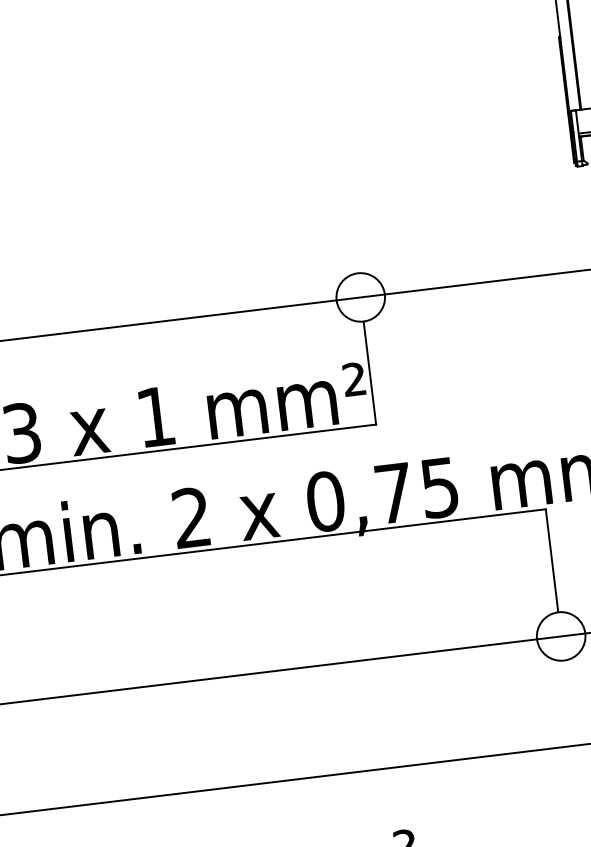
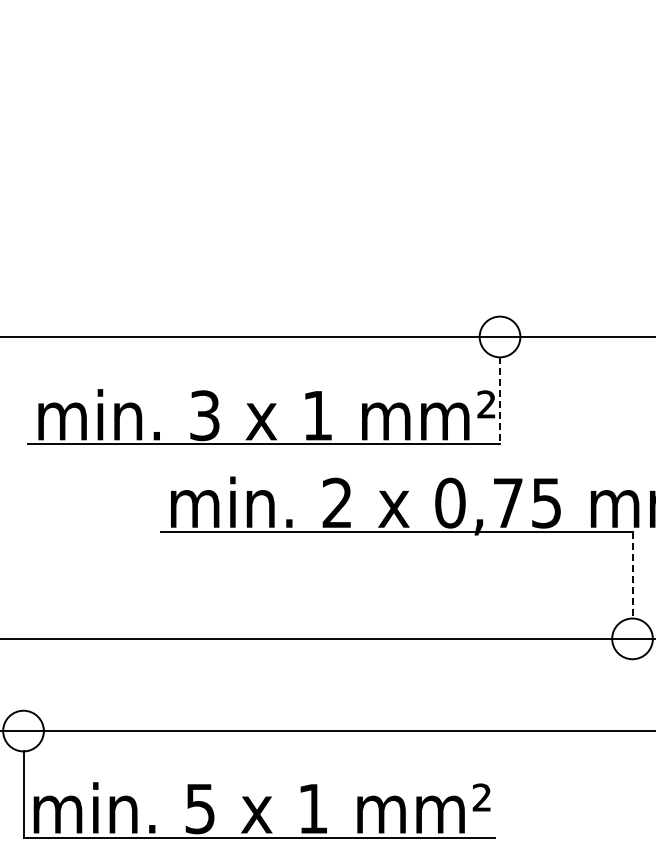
line: (370, 373) -> (500, 401), solid -> dashed
line: (552, 561) -> (632, 575), solid -> dashed

